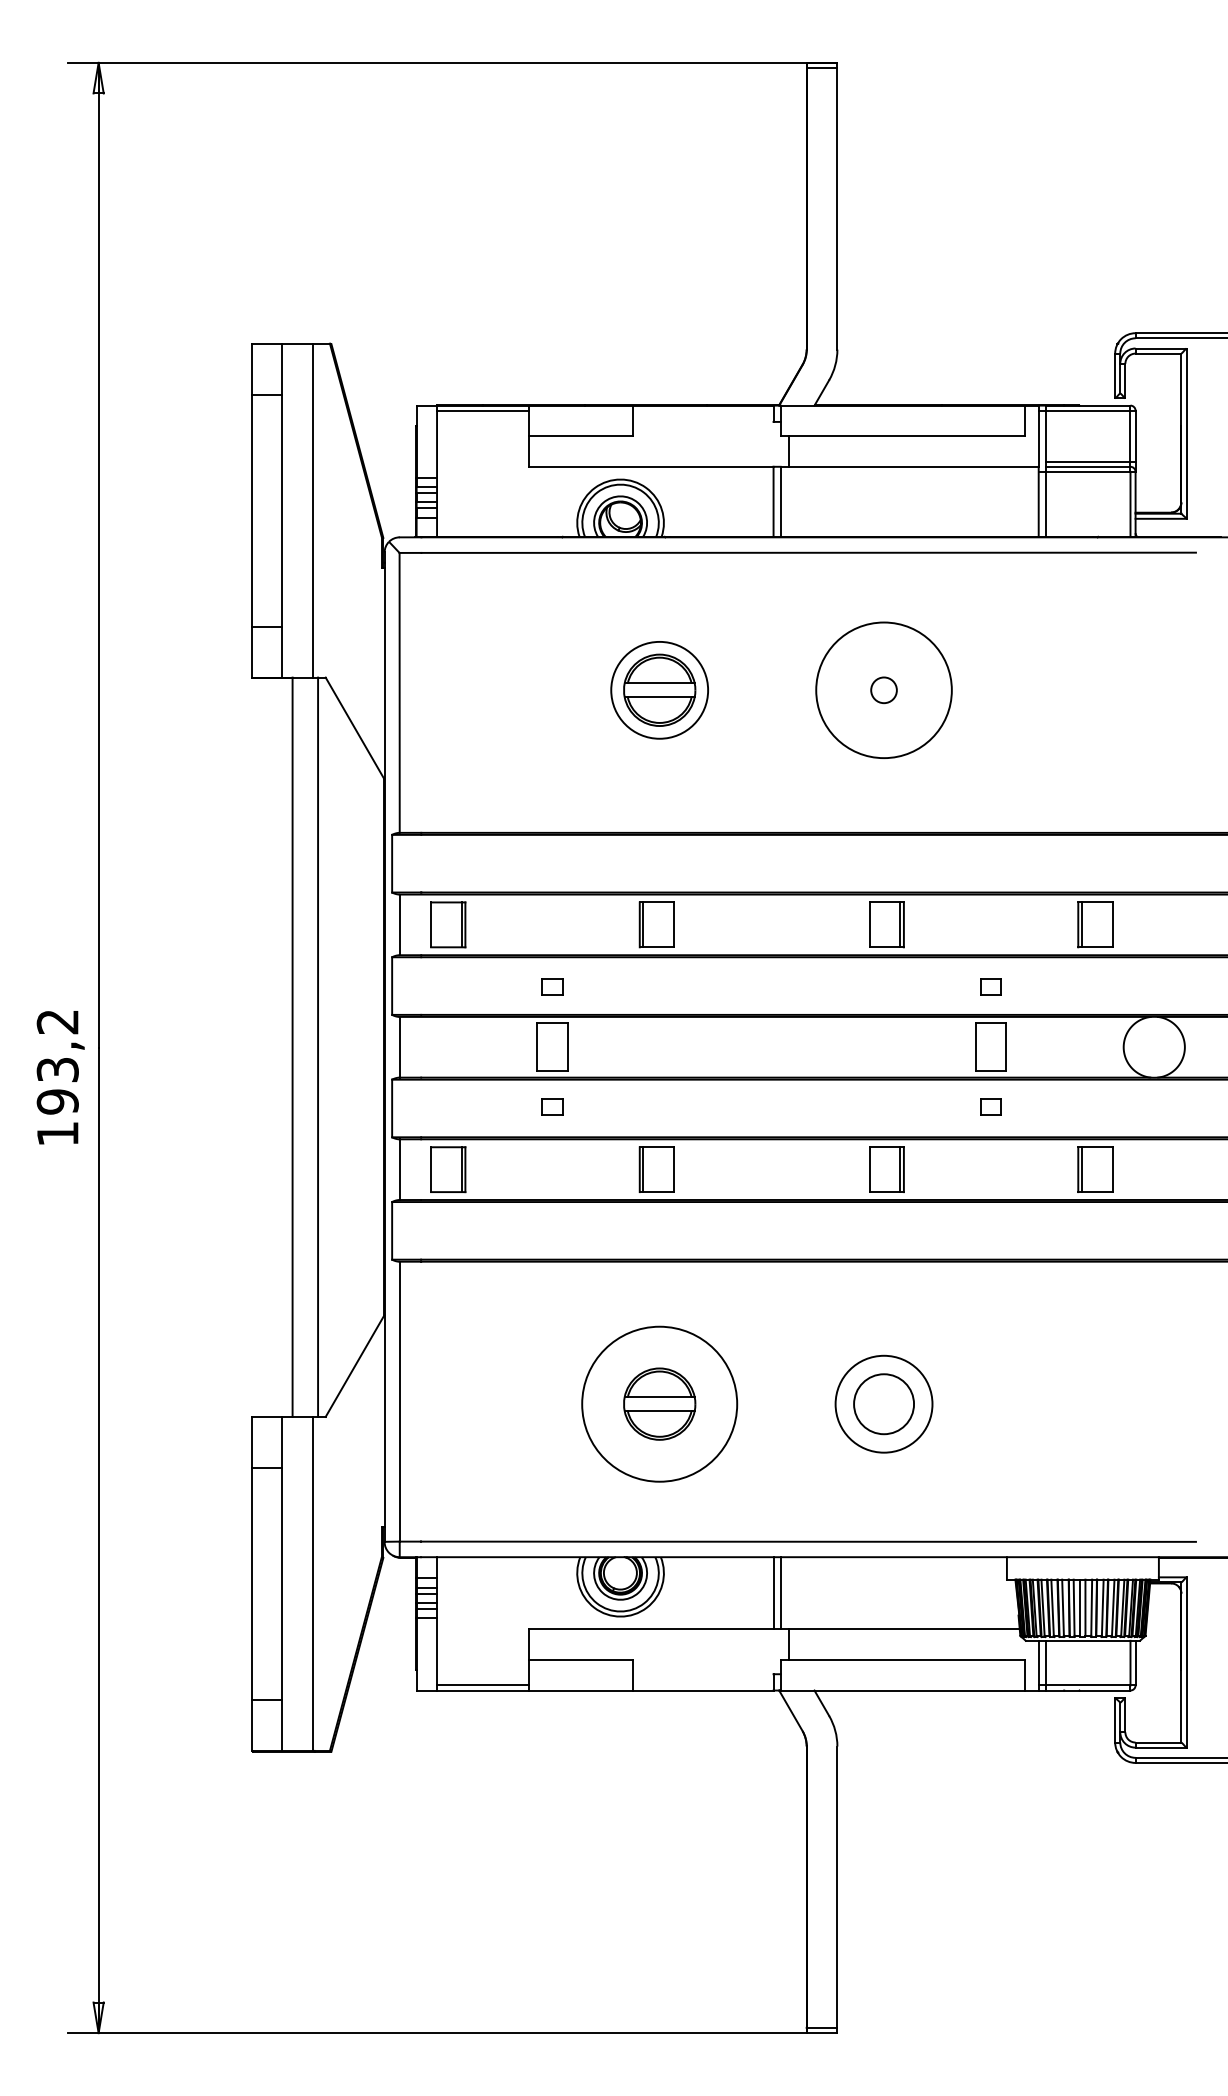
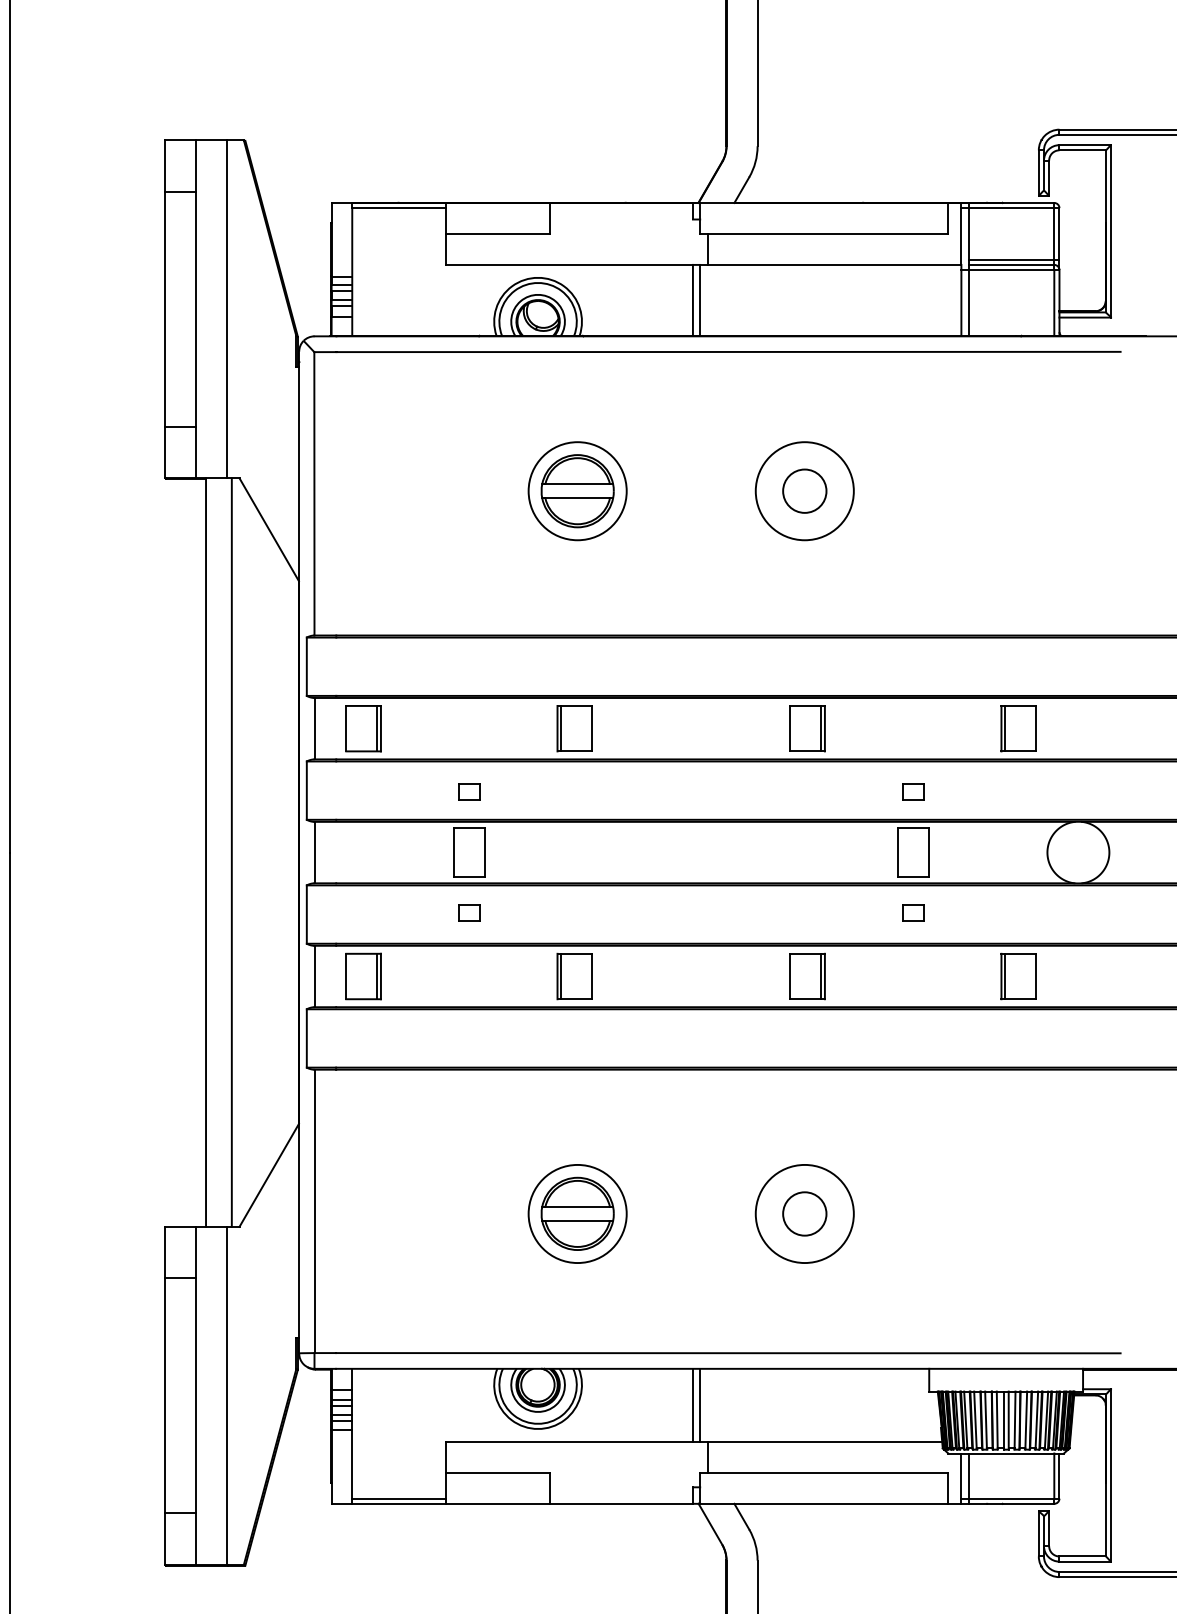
circle: (883, 689) -> (804, 490), size x0.71
circle: (883, 689) -> (804, 490), size x1.67
circle: (659, 1403) -> (577, 1213), size x0.62
circle: (883, 1403) -> (804, 1213), size x0.71

